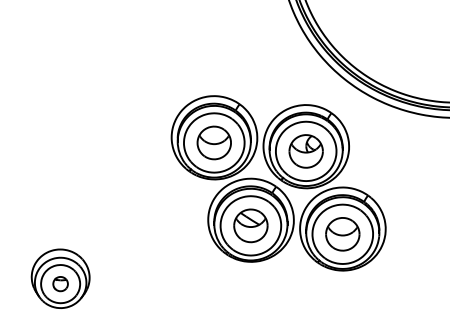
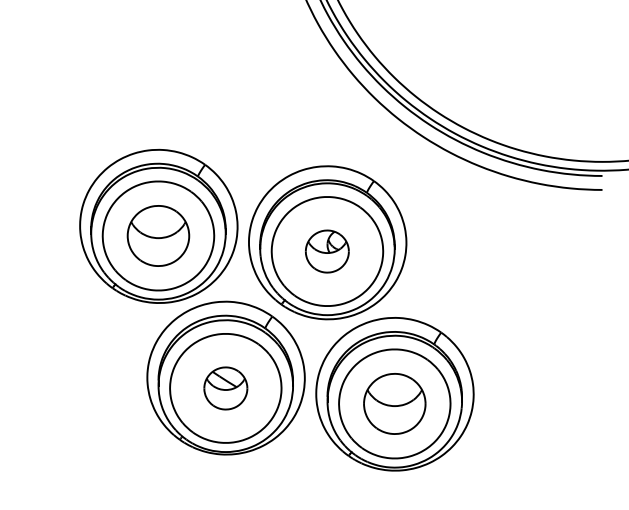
part: (305, 151) -> (326, 251), size x0.7
part: (250, 225) -> (225, 387), size x0.7

